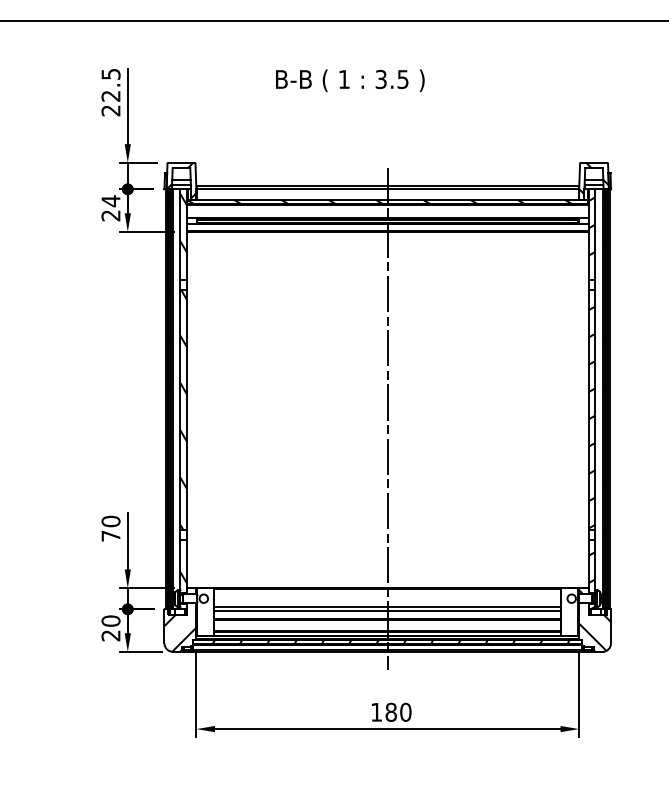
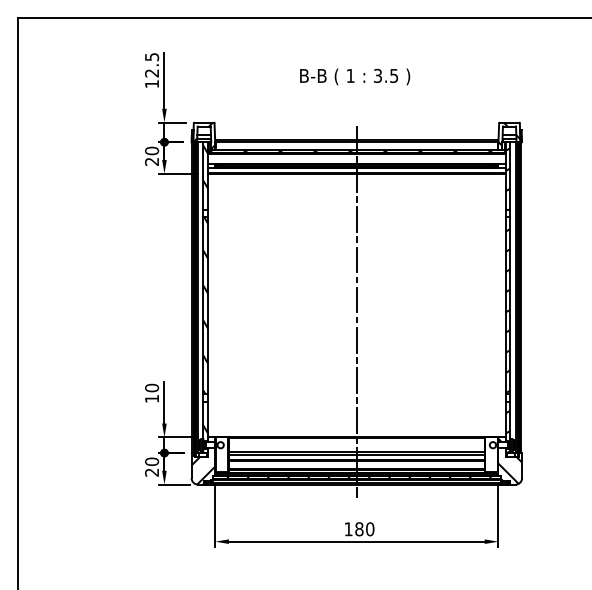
text: (350, 80) -> (355, 76), moved
text: (110, 111) -> (151, 84), 22.5 -> 12.5
text: (111, 200) -> (152, 150), 24 -> 20
text: (110, 535) -> (151, 398), 70 -> 10

